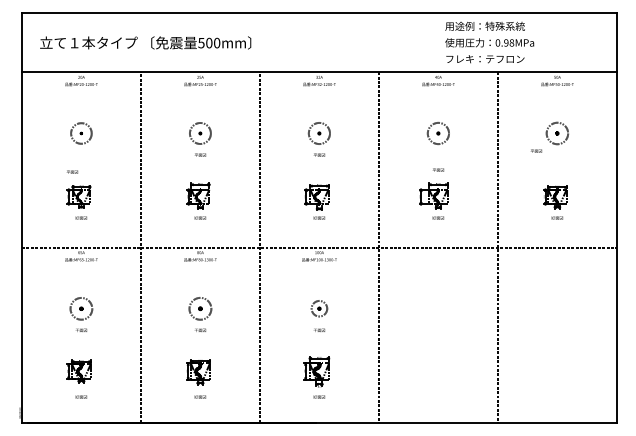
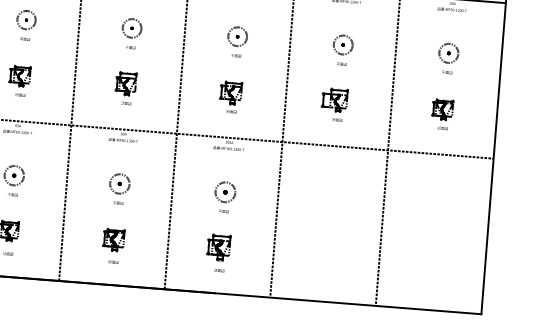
text: (536, 150) -> (447, 72), moved
text: (438, 169) -> (341, 63), moved
text: (72, 171) -> (25, 38), moved
part: (319, 308) -> (225, 192), size x1.43

